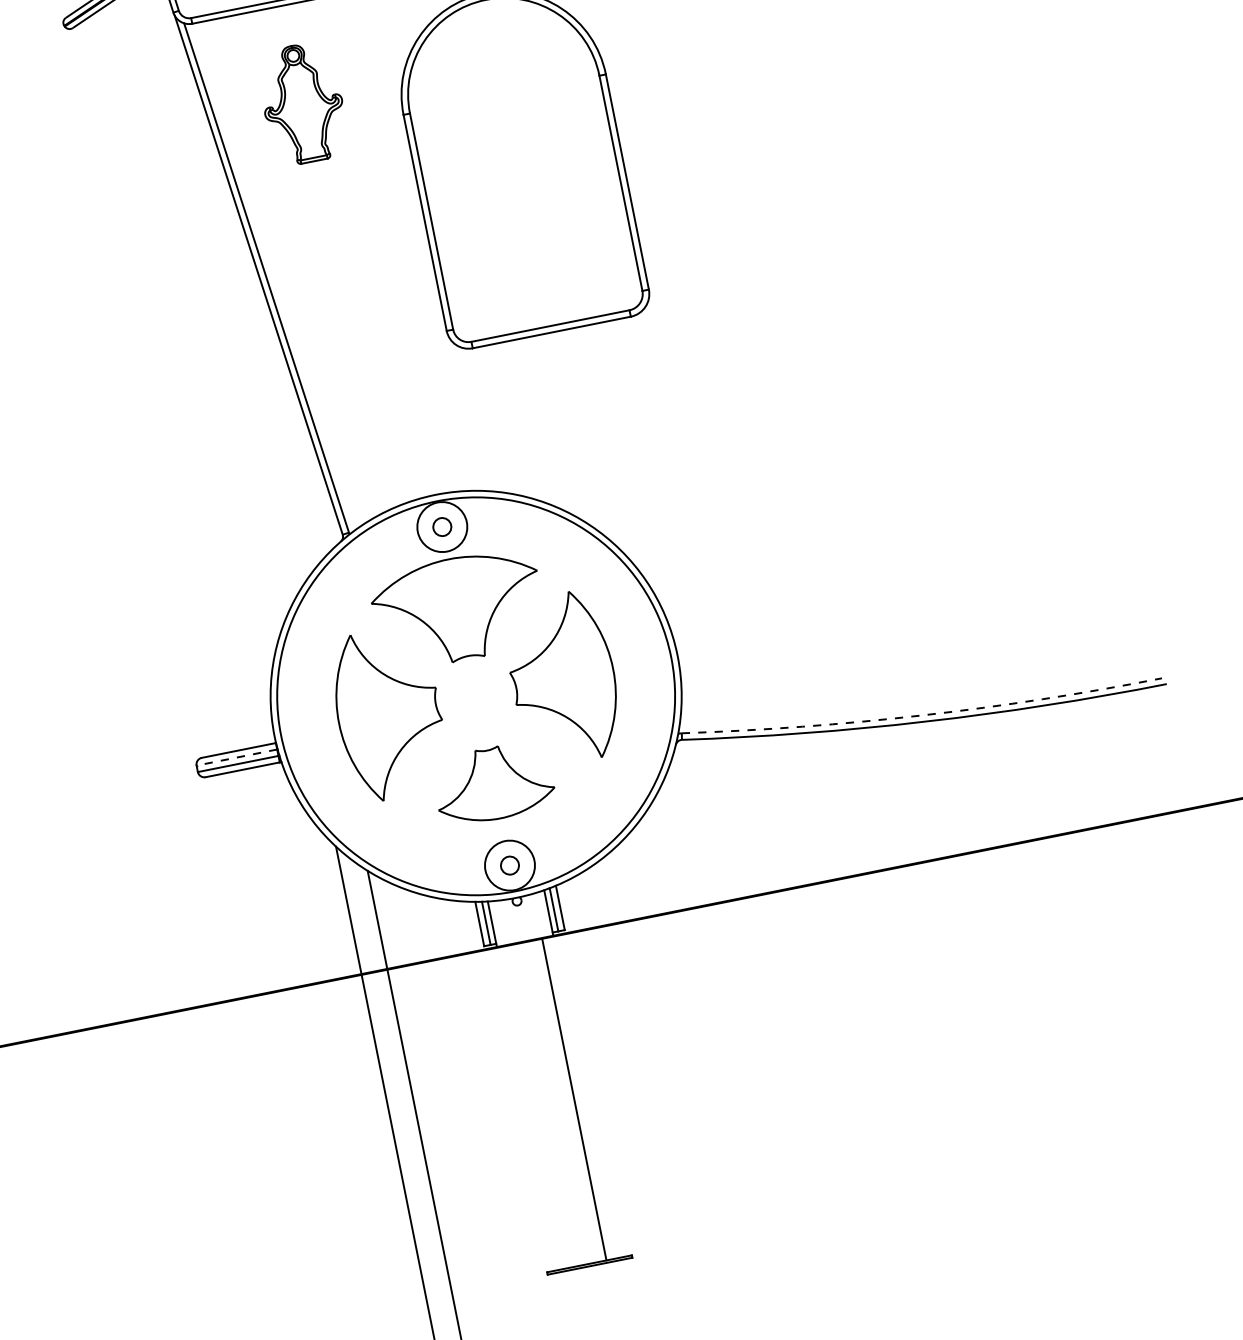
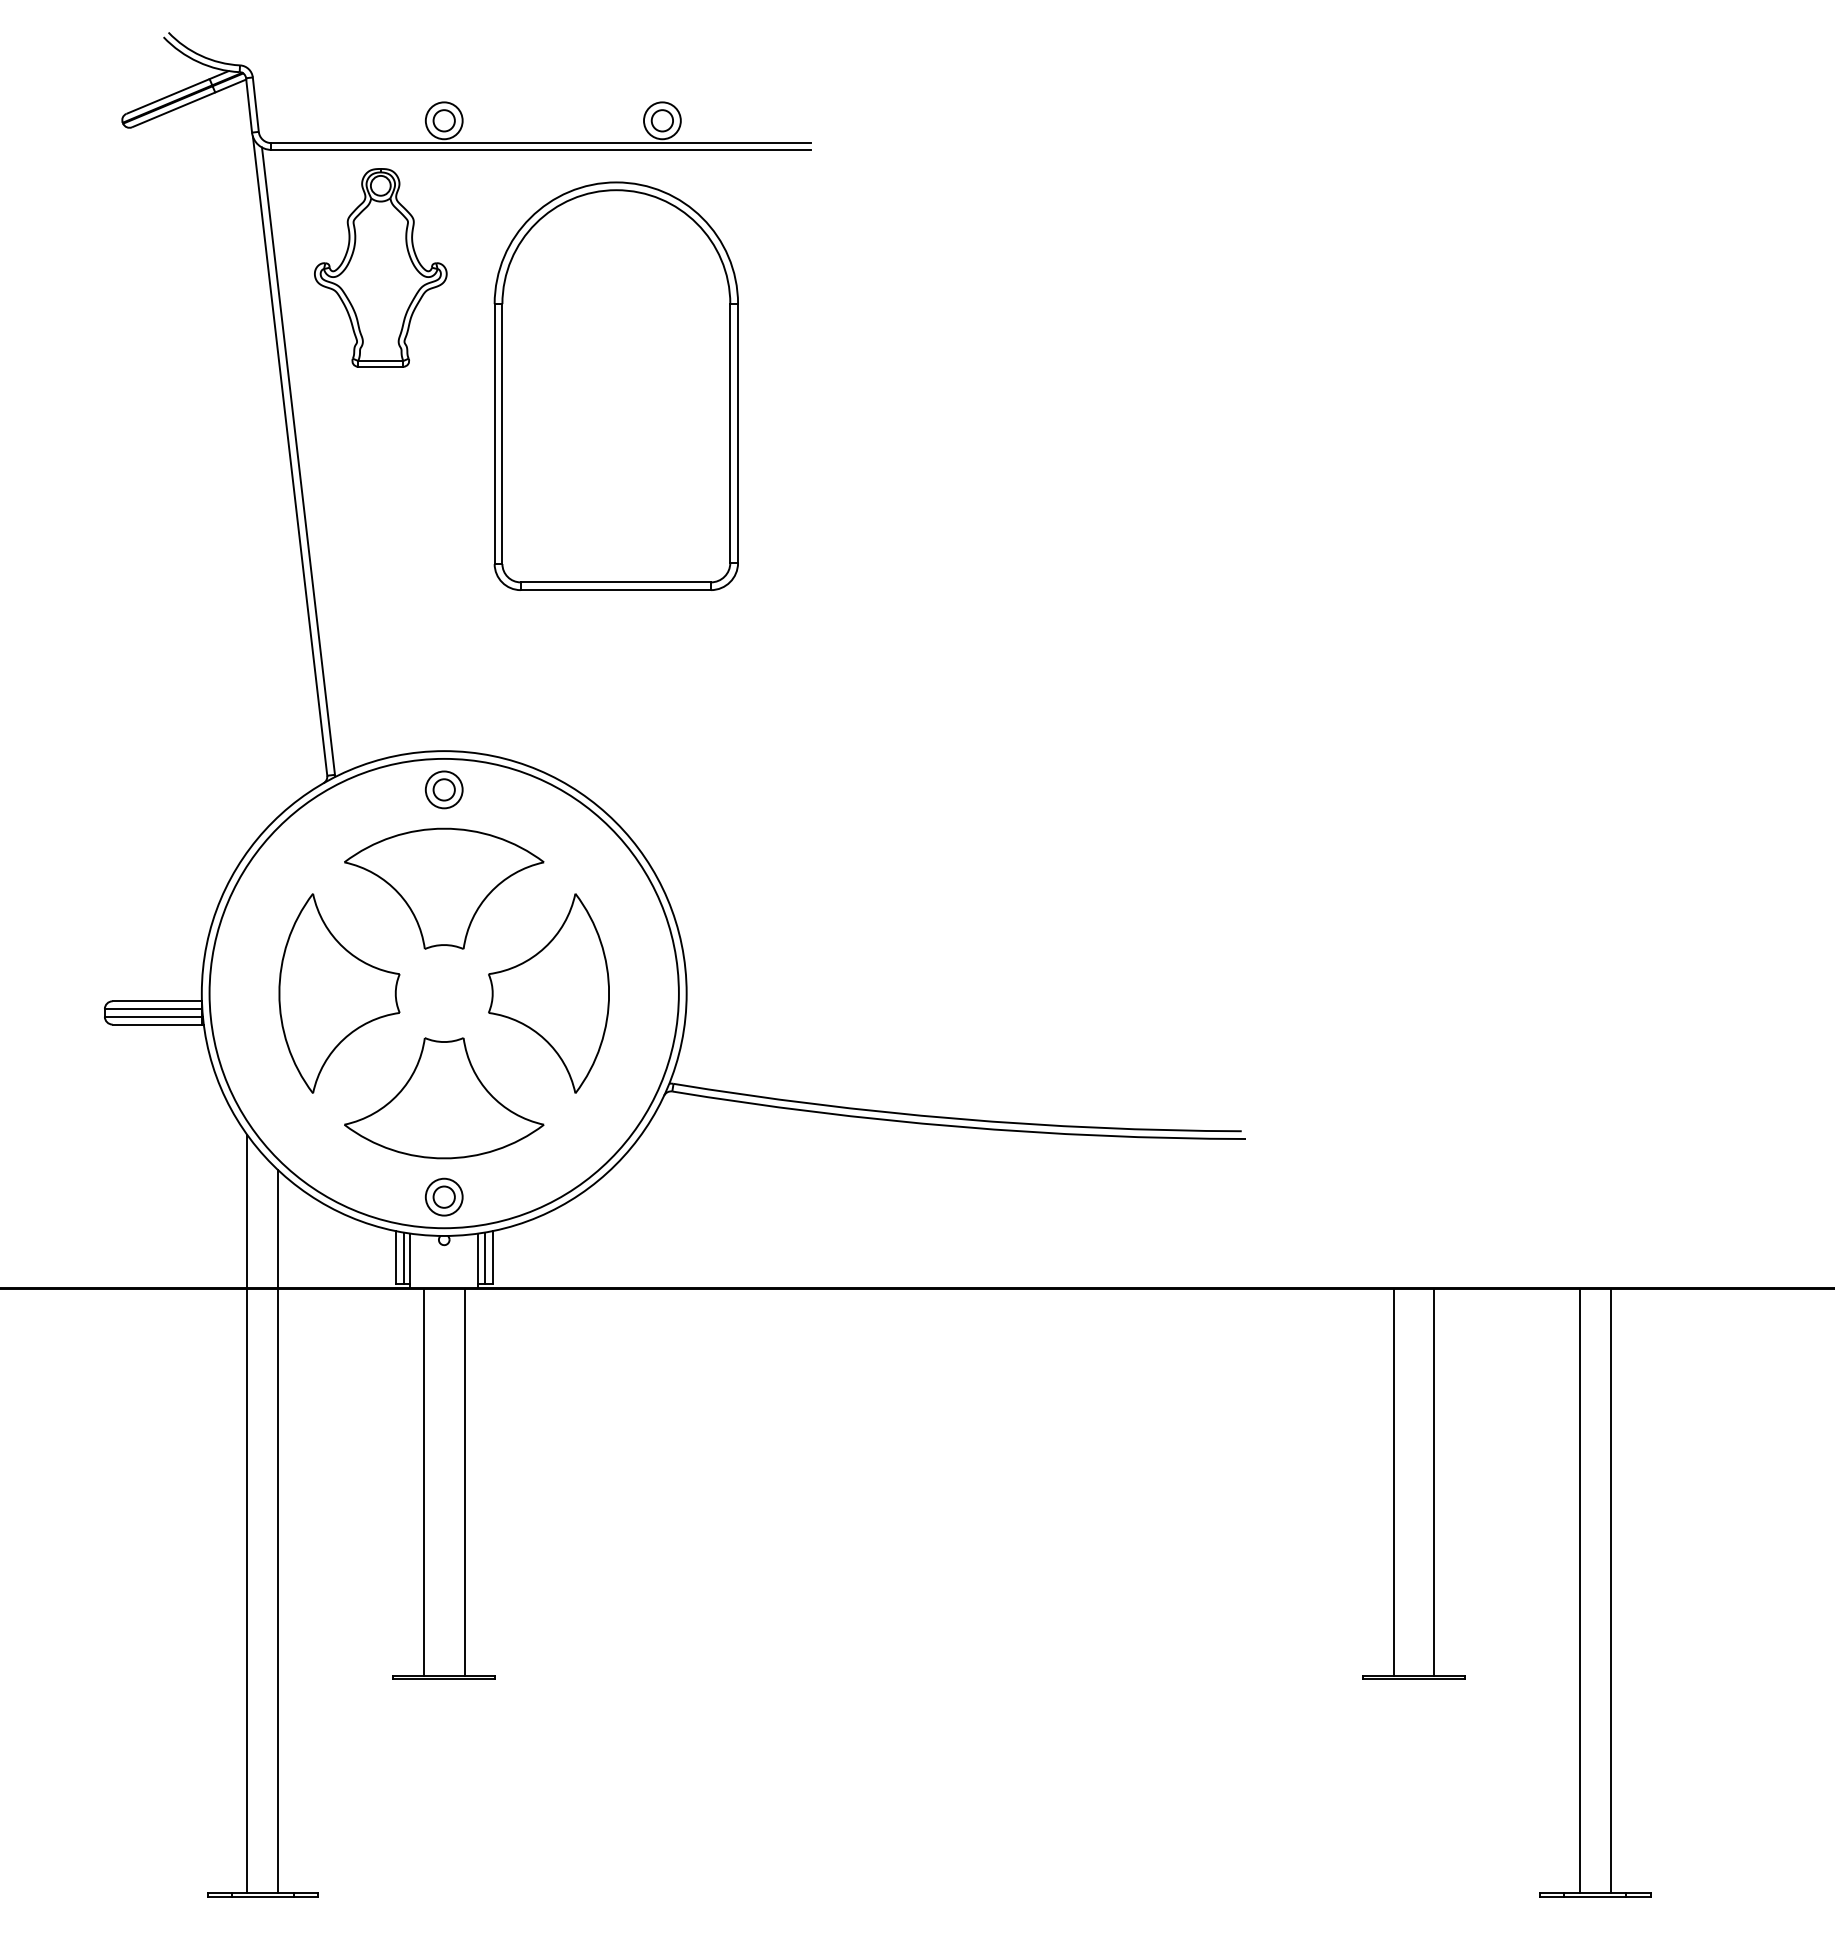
part: (302, 103) -> (380, 267), size x1.43
circle: (441, 526) -> (443, 789), size x0.62
arc: (922, 715) -> (956, 1118), dashed -> solid
line: (236, 758) -> (152, 1009), dashed -> solid
part: (493, 783) -> (444, 1098), size x1.43
circle: (509, 865) -> (443, 1196), size x0.62
line: (540, 1106) -> (423, 1482), added

